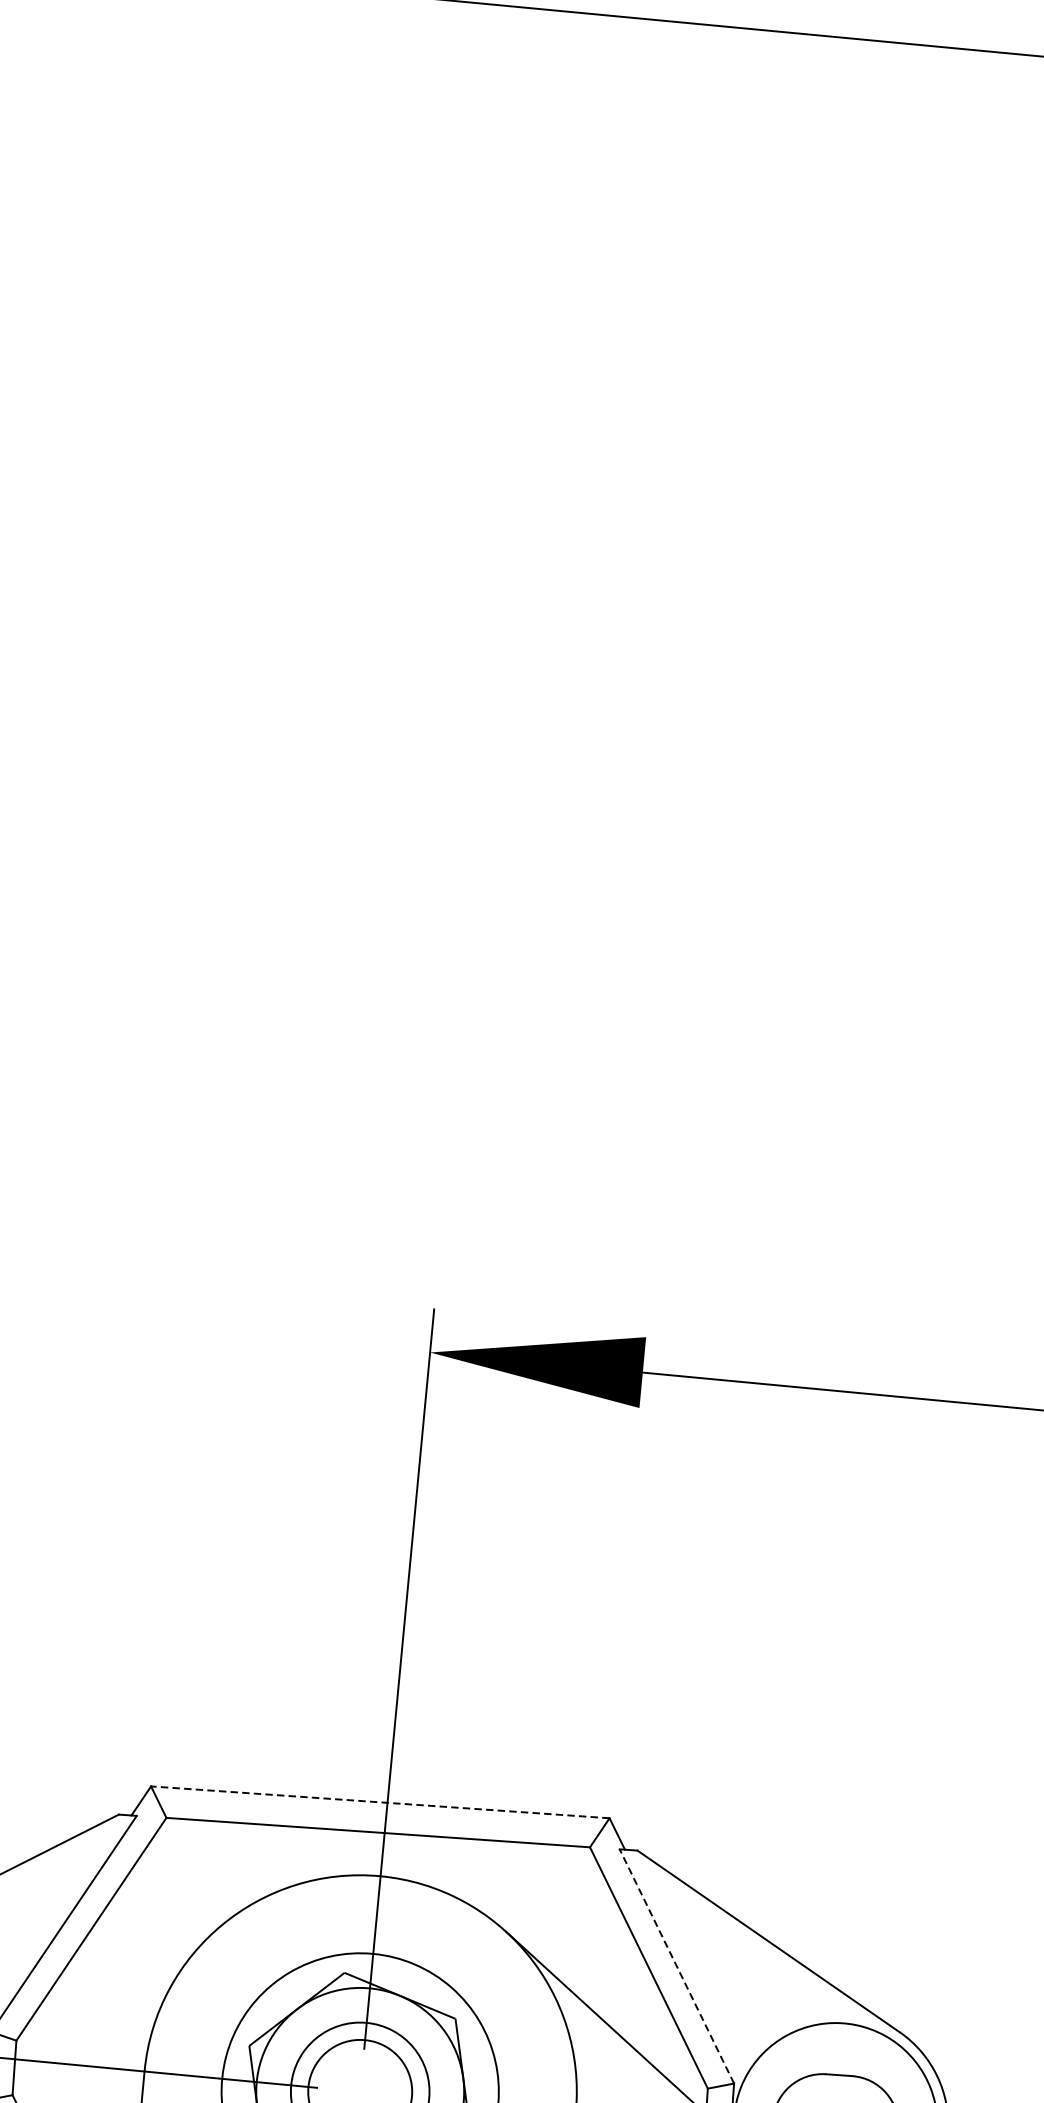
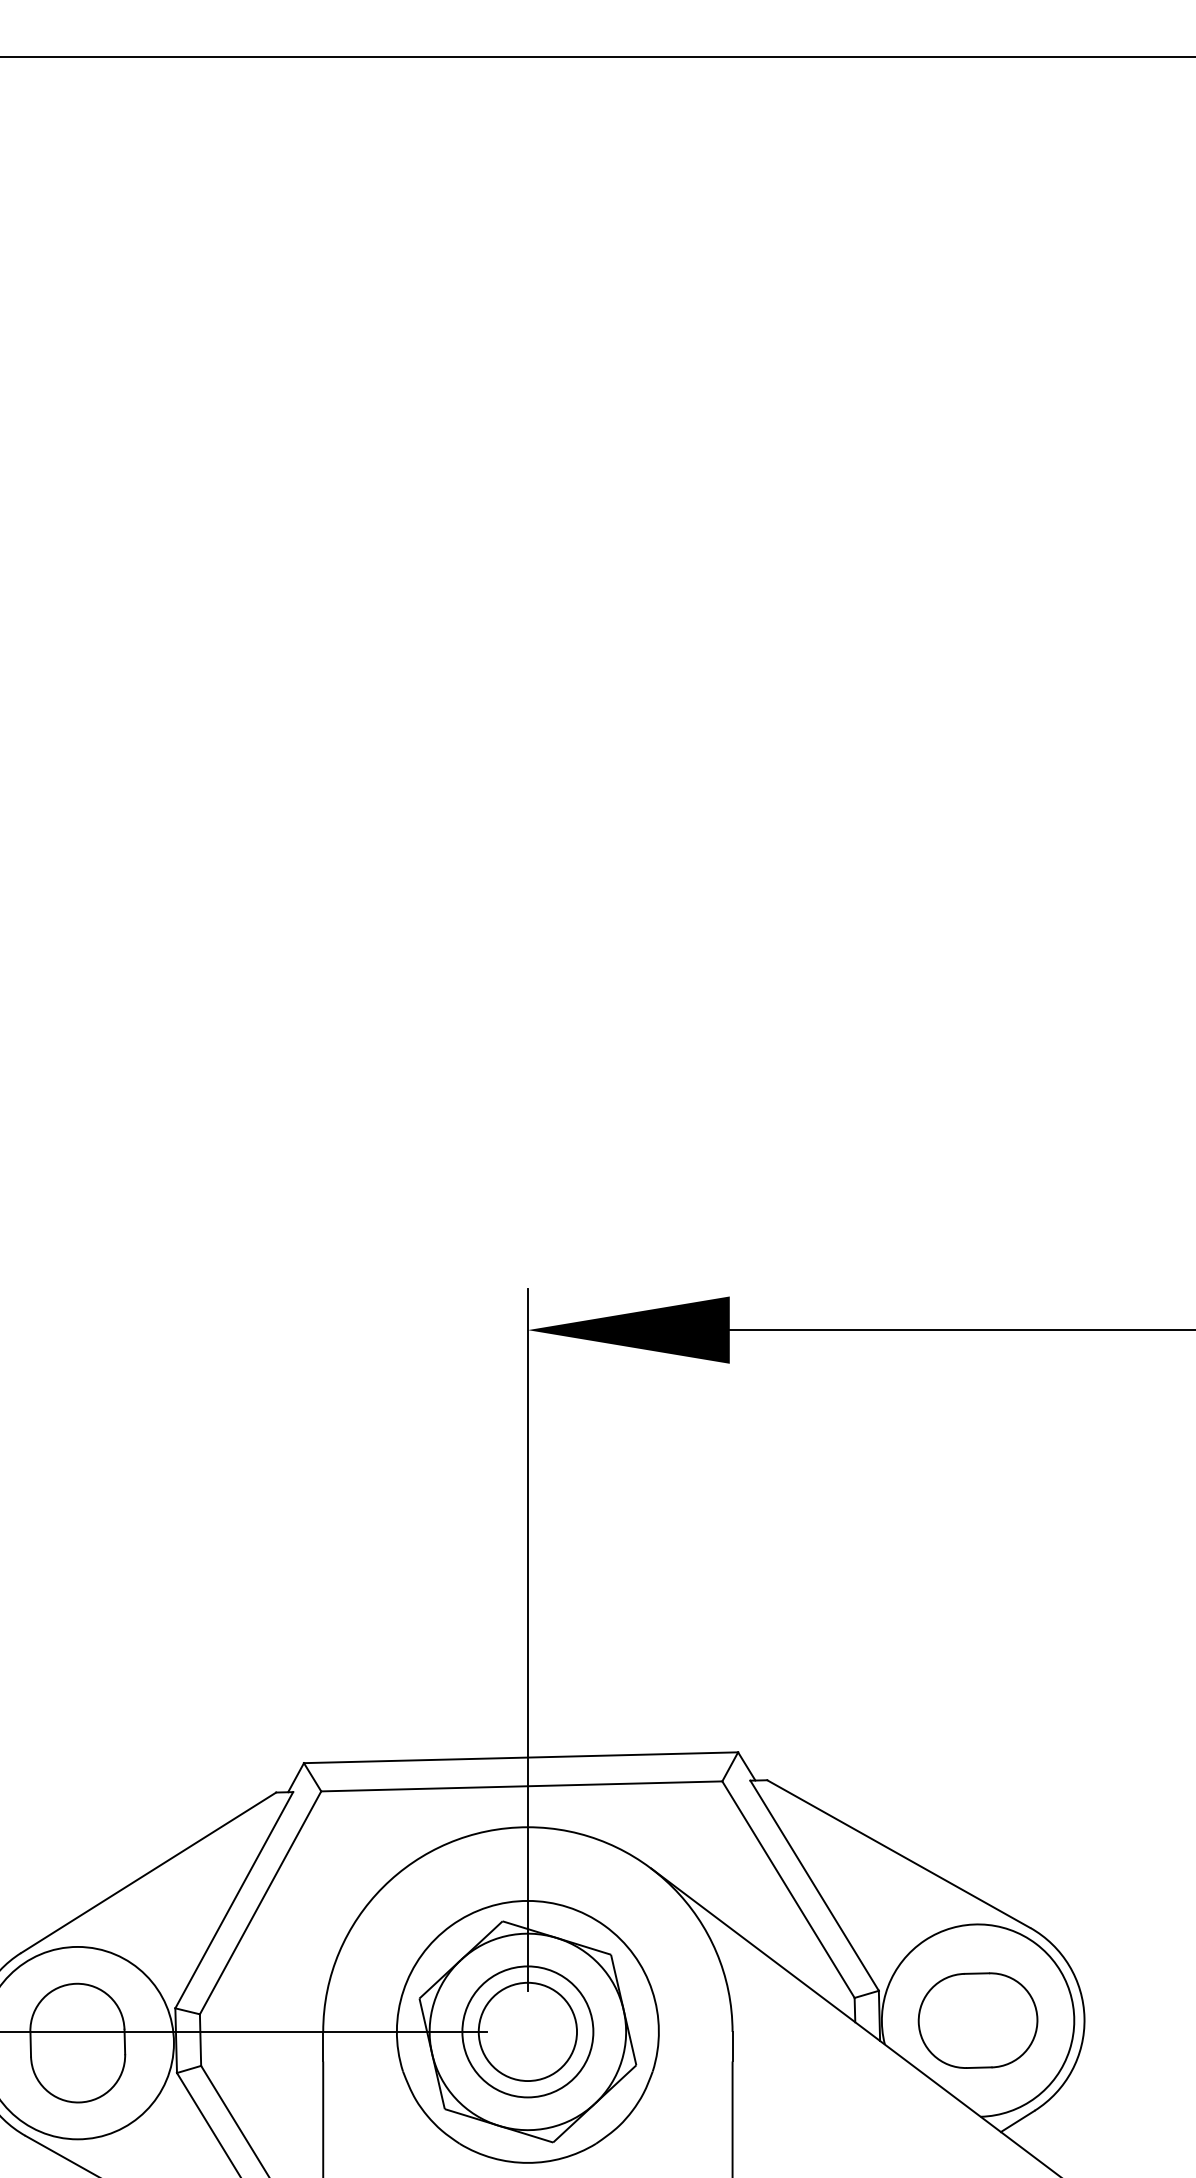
line: (379, 1802) -> (520, 1757), dashed -> solid
line: (676, 1966) -> (814, 1885), dashed -> solid

